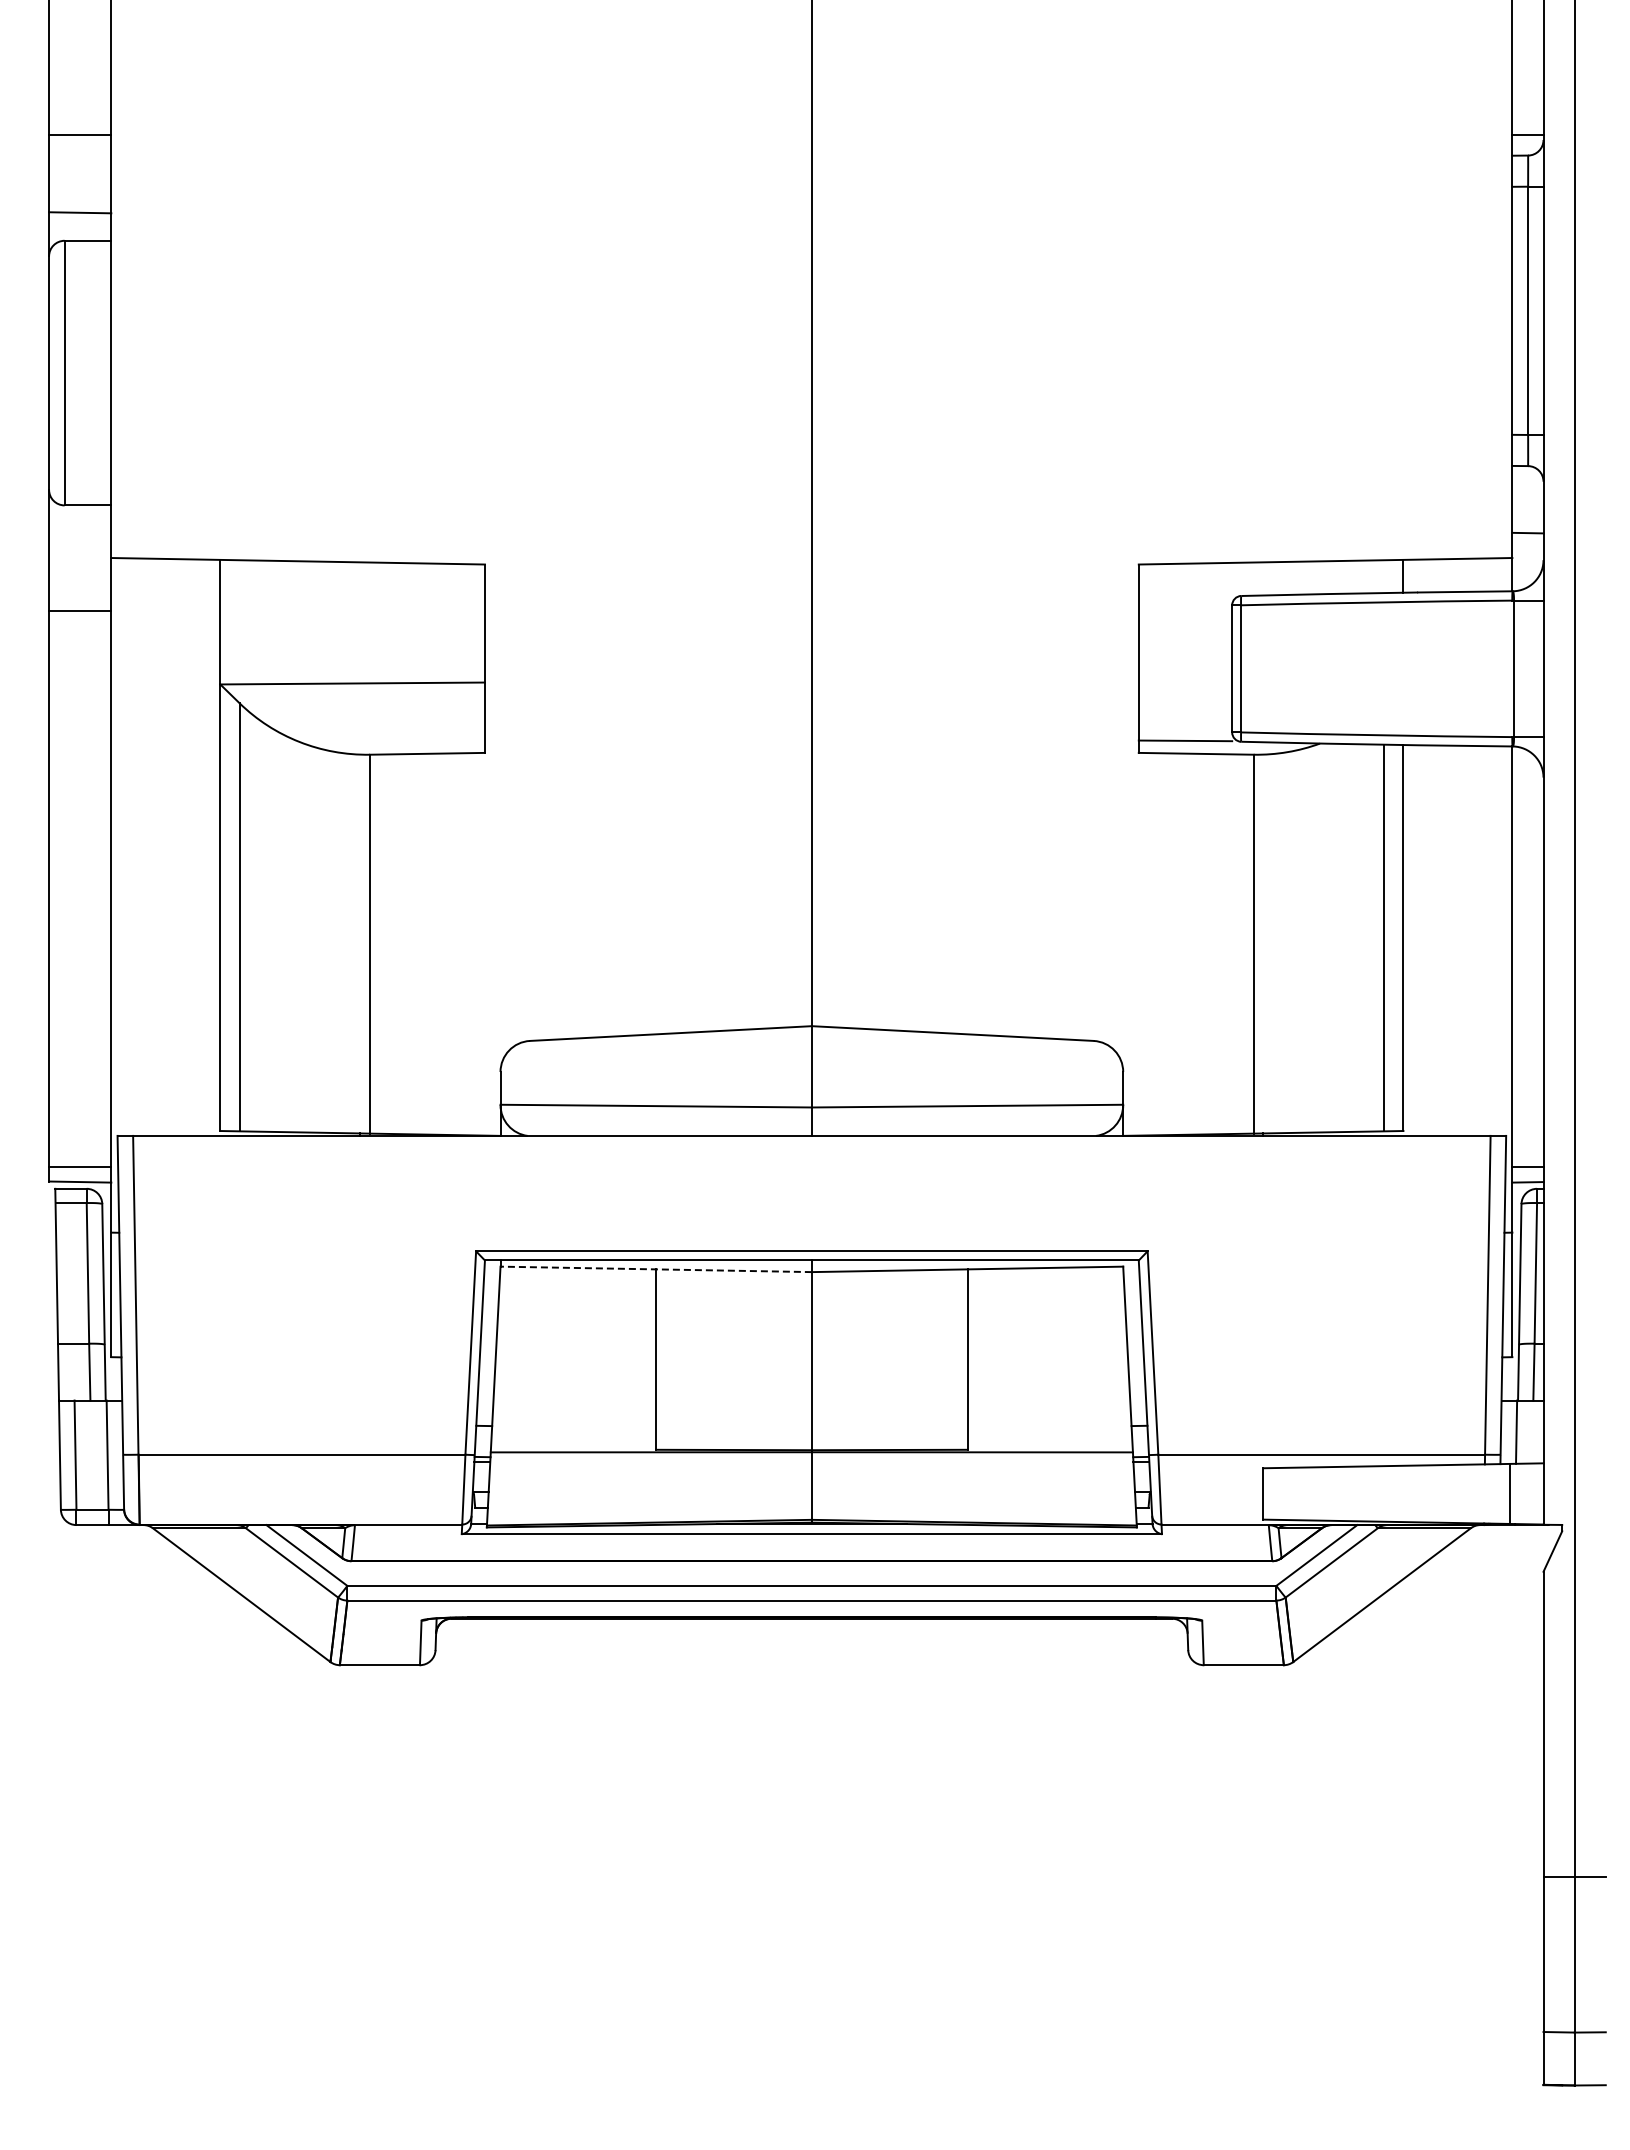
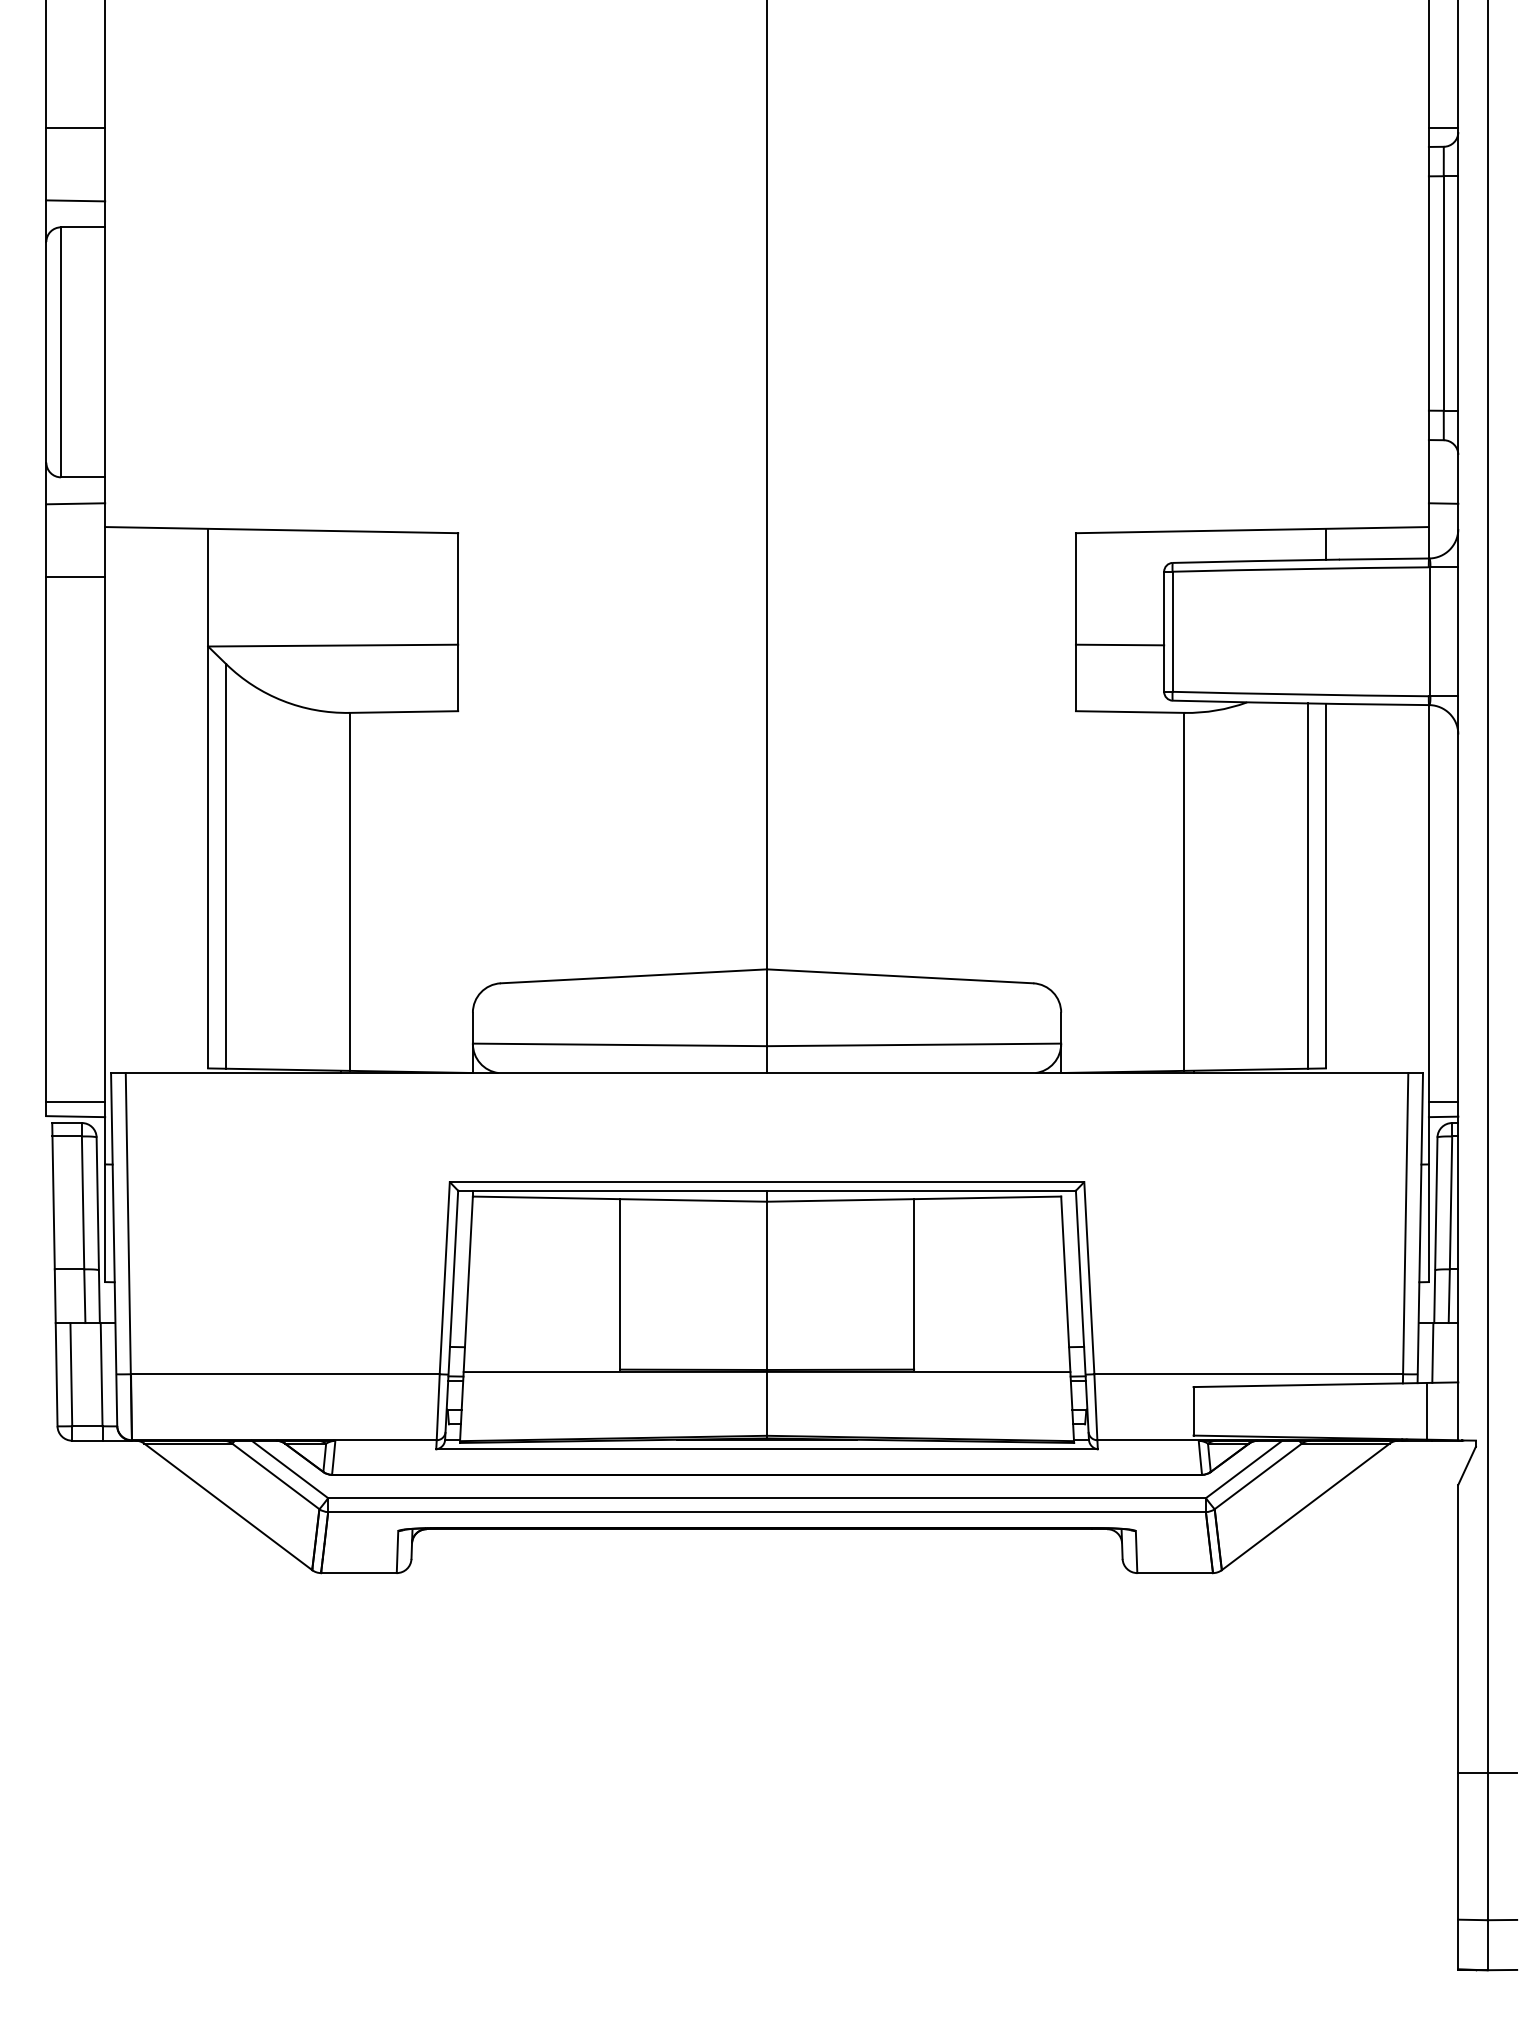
line: (80, 532) -> (76, 502), added
line: (1185, 740) -> (1120, 644), moved
line: (656, 1269) -> (620, 1199), dashed -> solid

